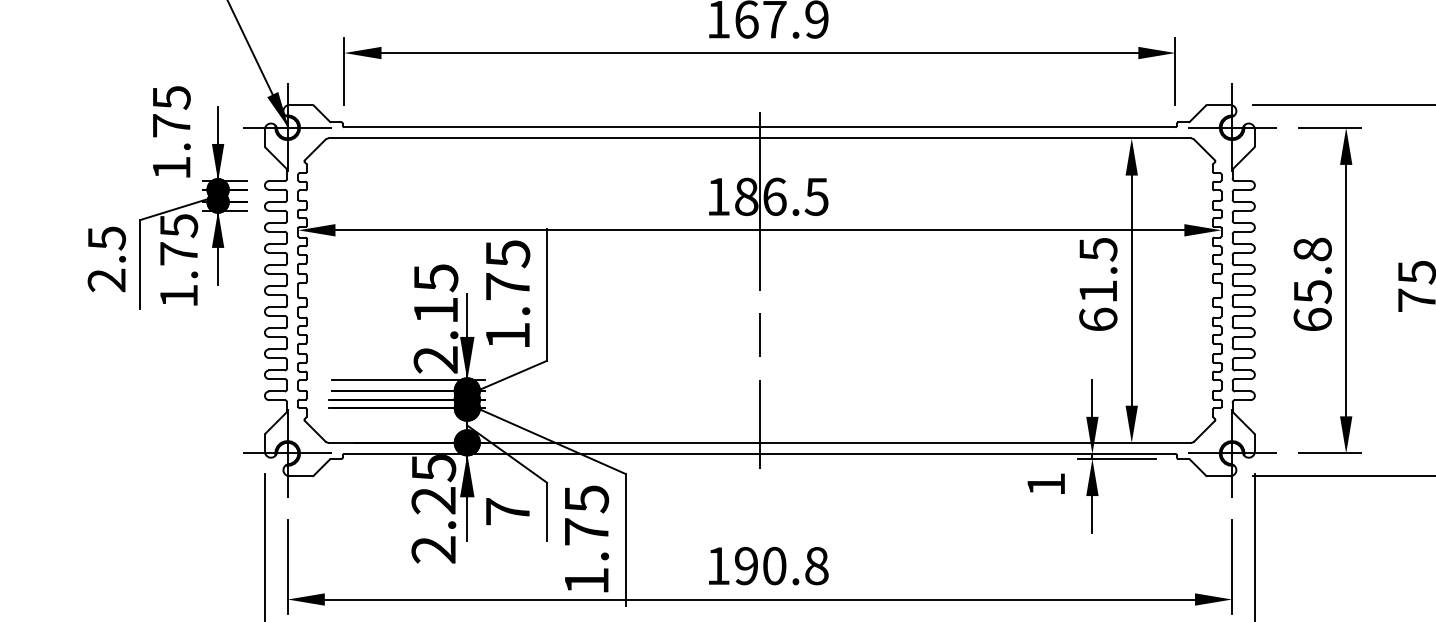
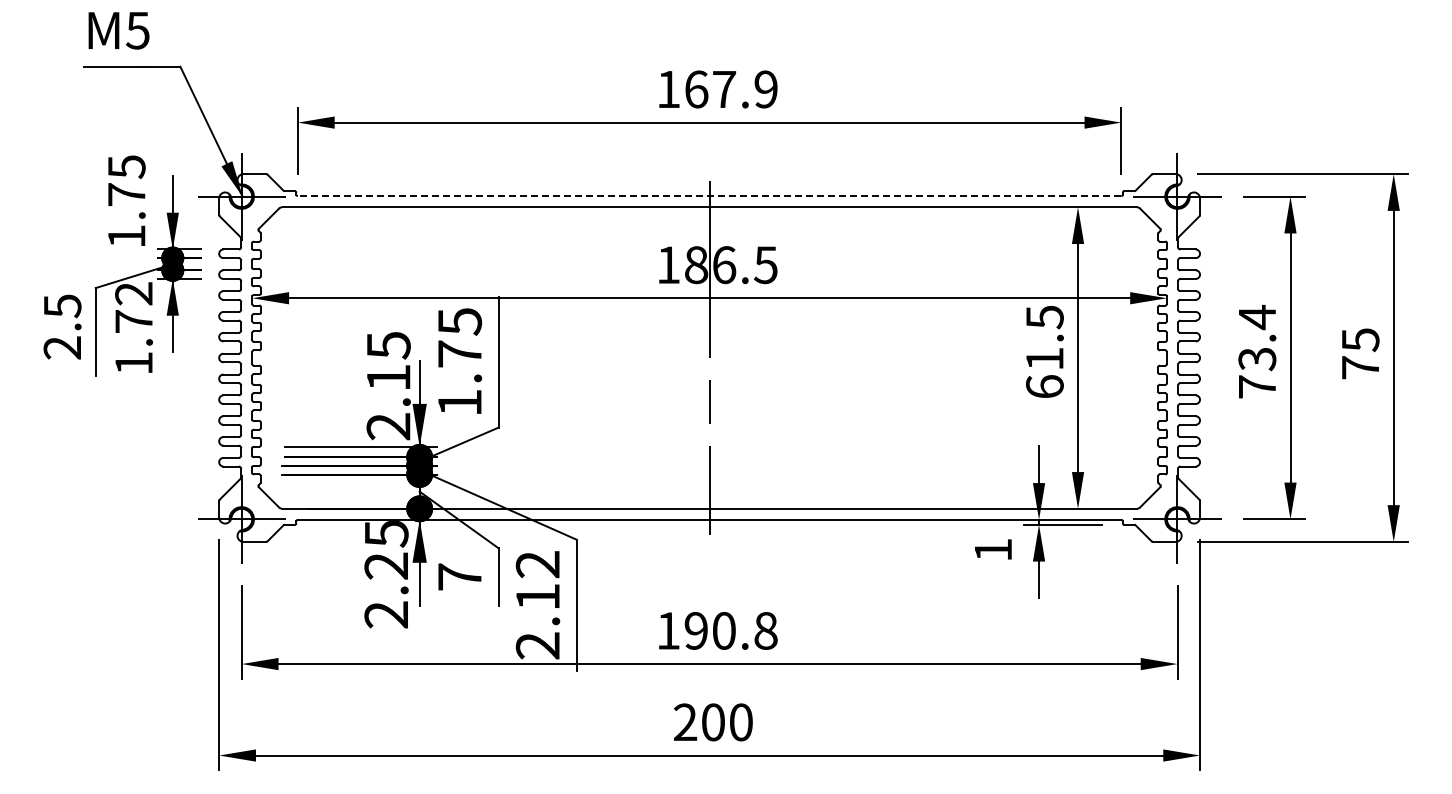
line: (759, 127) -> (709, 196), solid -> dashed
text: (178, 225) -> (133, 293), 1.75 -> 1.72
text: (1312, 284) -> (1257, 351), 65.8 -> 73.4
text: (586, 540) -> (537, 605), 1.75 -> 2.12

